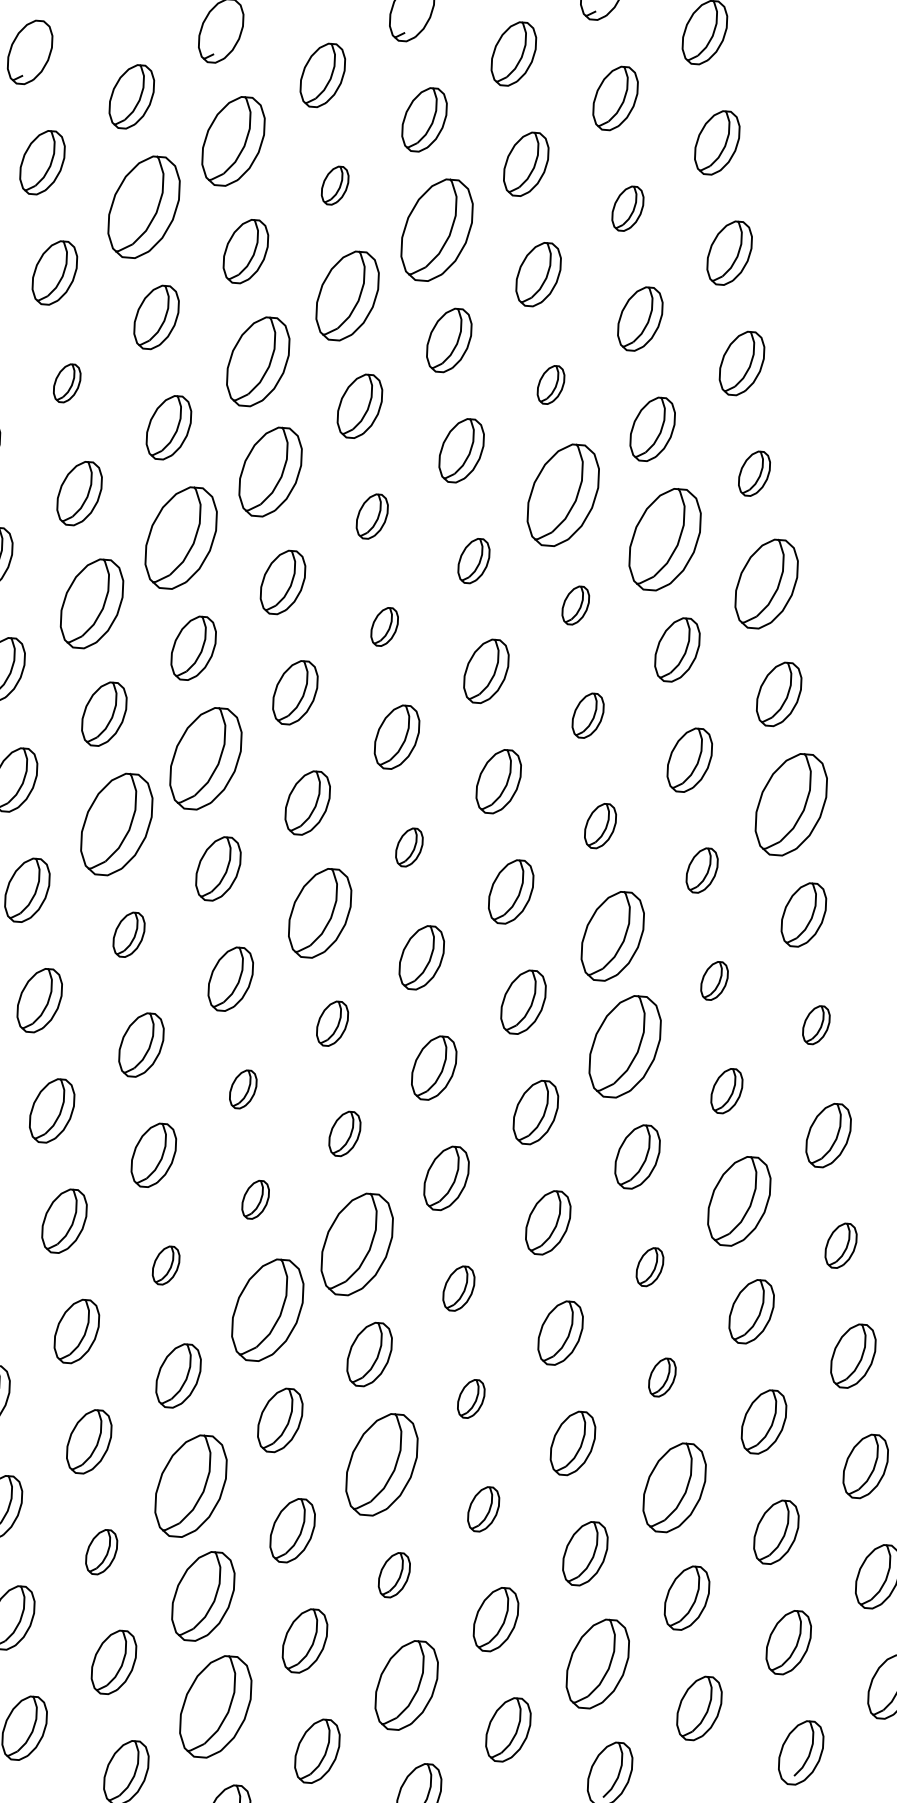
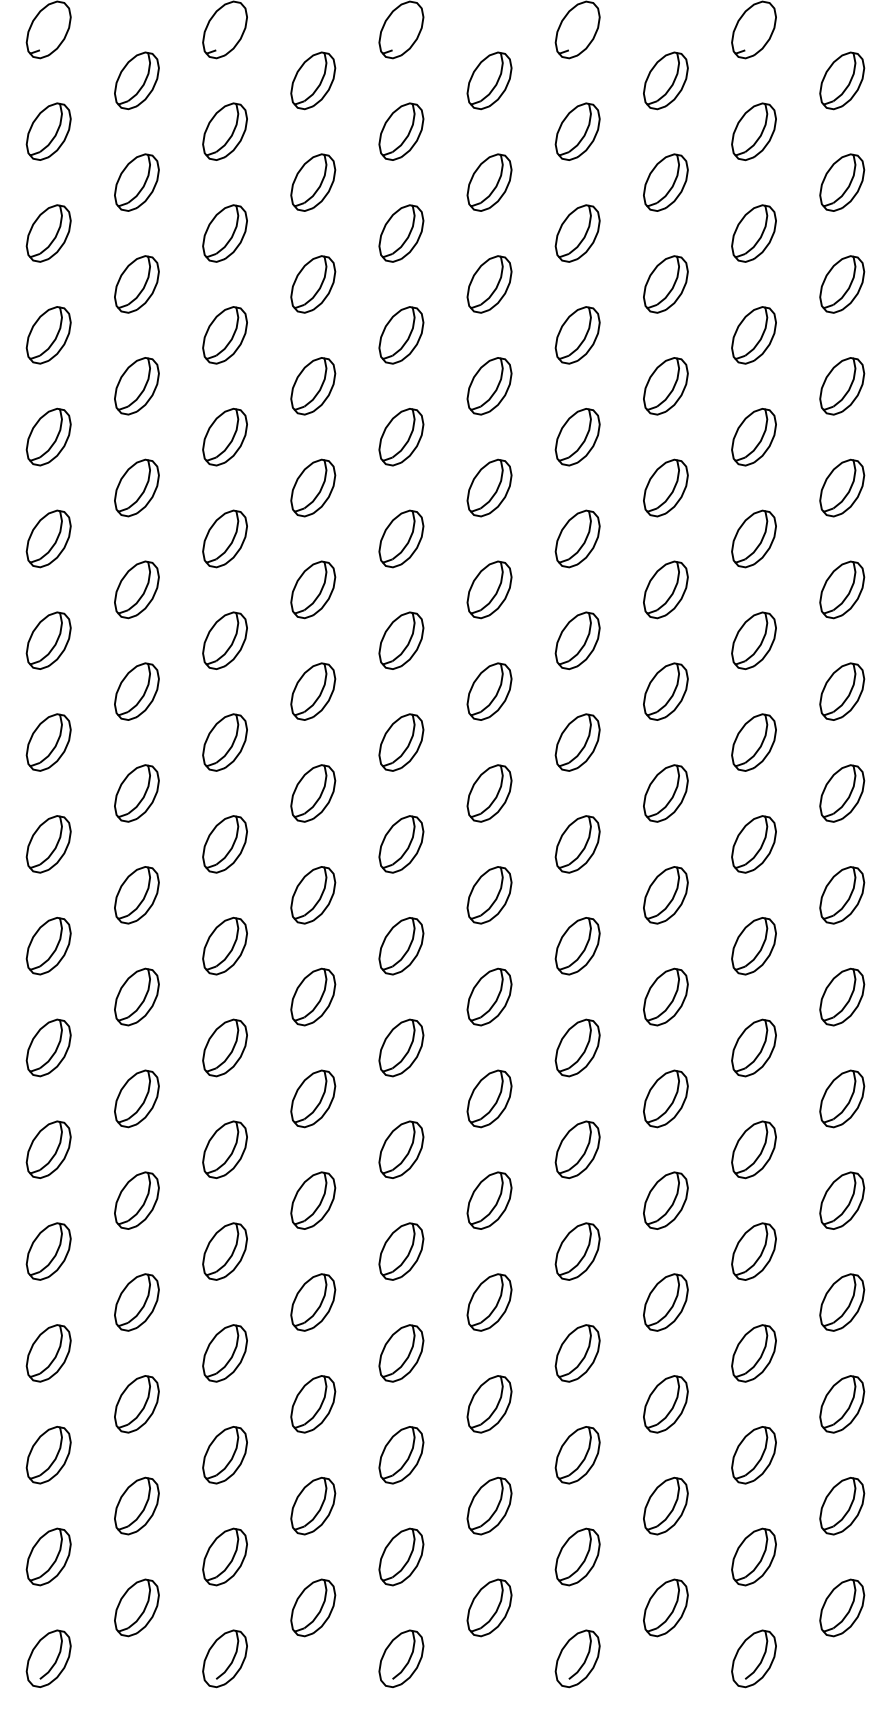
part: (233, 141) -> (401, 131), size x0.71
part: (335, 185) -> (489, 182), size x1.67
part: (144, 206) -> (313, 182), size x0.62
part: (627, 208) -> (753, 233), size x1.43
part: (436, 230) -> (577, 233), size x0.62
part: (347, 296) -> (489, 284), size x0.71
part: (258, 362) -> (401, 335), size x0.71
part: (66, 383) -> (224, 335), size x1.67
part: (550, 385) -> (665, 386), size x1.67
part: (270, 472) -> (401, 437), size x0.71
part: (754, 473) -> (842, 487), size x1.43
part: (562, 494) -> (665, 487), size x0.62
part: (372, 516) -> (489, 487), size x1.43
part: (181, 537) -> (313, 487), size x0.62
part: (664, 539) -> (753, 538), size x0.62
part: (473, 560) -> (577, 538), size x1.43
part: (767, 583) -> (842, 589), size x0.71
part: (91, 603) -> (224, 538), size x0.71
part: (575, 605) -> (665, 589), size x1.67
part: (384, 626) -> (489, 589), size x1.67
part: (587, 715) -> (665, 691), size x1.43
part: (206, 758) -> (313, 691), size x0.62
part: (791, 804) -> (842, 793), size x0.62
part: (116, 824) -> (224, 742), size x0.62
part: (600, 826) -> (665, 793), size x1.43
part: (409, 847) -> (489, 793), size x1.67
part: (701, 870) -> (753, 844), size x1.43
part: (320, 913) -> (401, 844), size x0.71
part: (128, 934) -> (224, 844), size x1.43
part: (612, 936) -> (665, 895), size x0.71
part: (714, 981) -> (753, 946), size x1.67
part: (332, 1023) -> (401, 946), size x1.43
part: (816, 1024) -> (842, 996), size x1.67
part: (624, 1046) -> (665, 996), size x0.62
part: (243, 1088) -> (313, 996), size x1.67
part: (726, 1090) -> (753, 1047), size x1.43
part: (344, 1133) -> (401, 1047), size x1.43
part: (255, 1199) -> (313, 1098), size x1.67
part: (738, 1201) -> (753, 1149), size x0.71
part: (357, 1243) -> (401, 1149), size x0.62
part: (841, 1245) -> (842, 1200), size x1.43
part: (165, 1265) -> (224, 1149), size x1.67
part: (649, 1267) -> (665, 1200), size x1.67
part: (458, 1288) -> (489, 1200), size x1.43
part: (268, 1309) -> (313, 1200), size x0.62
part: (661, 1377) -> (665, 1302), size x1.67
part: (471, 1398) -> (489, 1302), size x1.67
part: (382, 1464) -> (401, 1353), size x0.62
part: (190, 1486) -> (224, 1353), size x0.62
part: (674, 1488) -> (665, 1404), size x0.71
part: (483, 1509) -> (489, 1404), size x1.43
part: (101, 1552) -> (136, 1404), size x1.43
part: (394, 1575) -> (401, 1455), size x1.43
part: (202, 1596) -> (224, 1455), size x0.71
part: (597, 1663) -> (577, 1556), size x0.71
part: (406, 1684) -> (401, 1556), size x0.71
part: (215, 1706) -> (224, 1556), size x0.62

